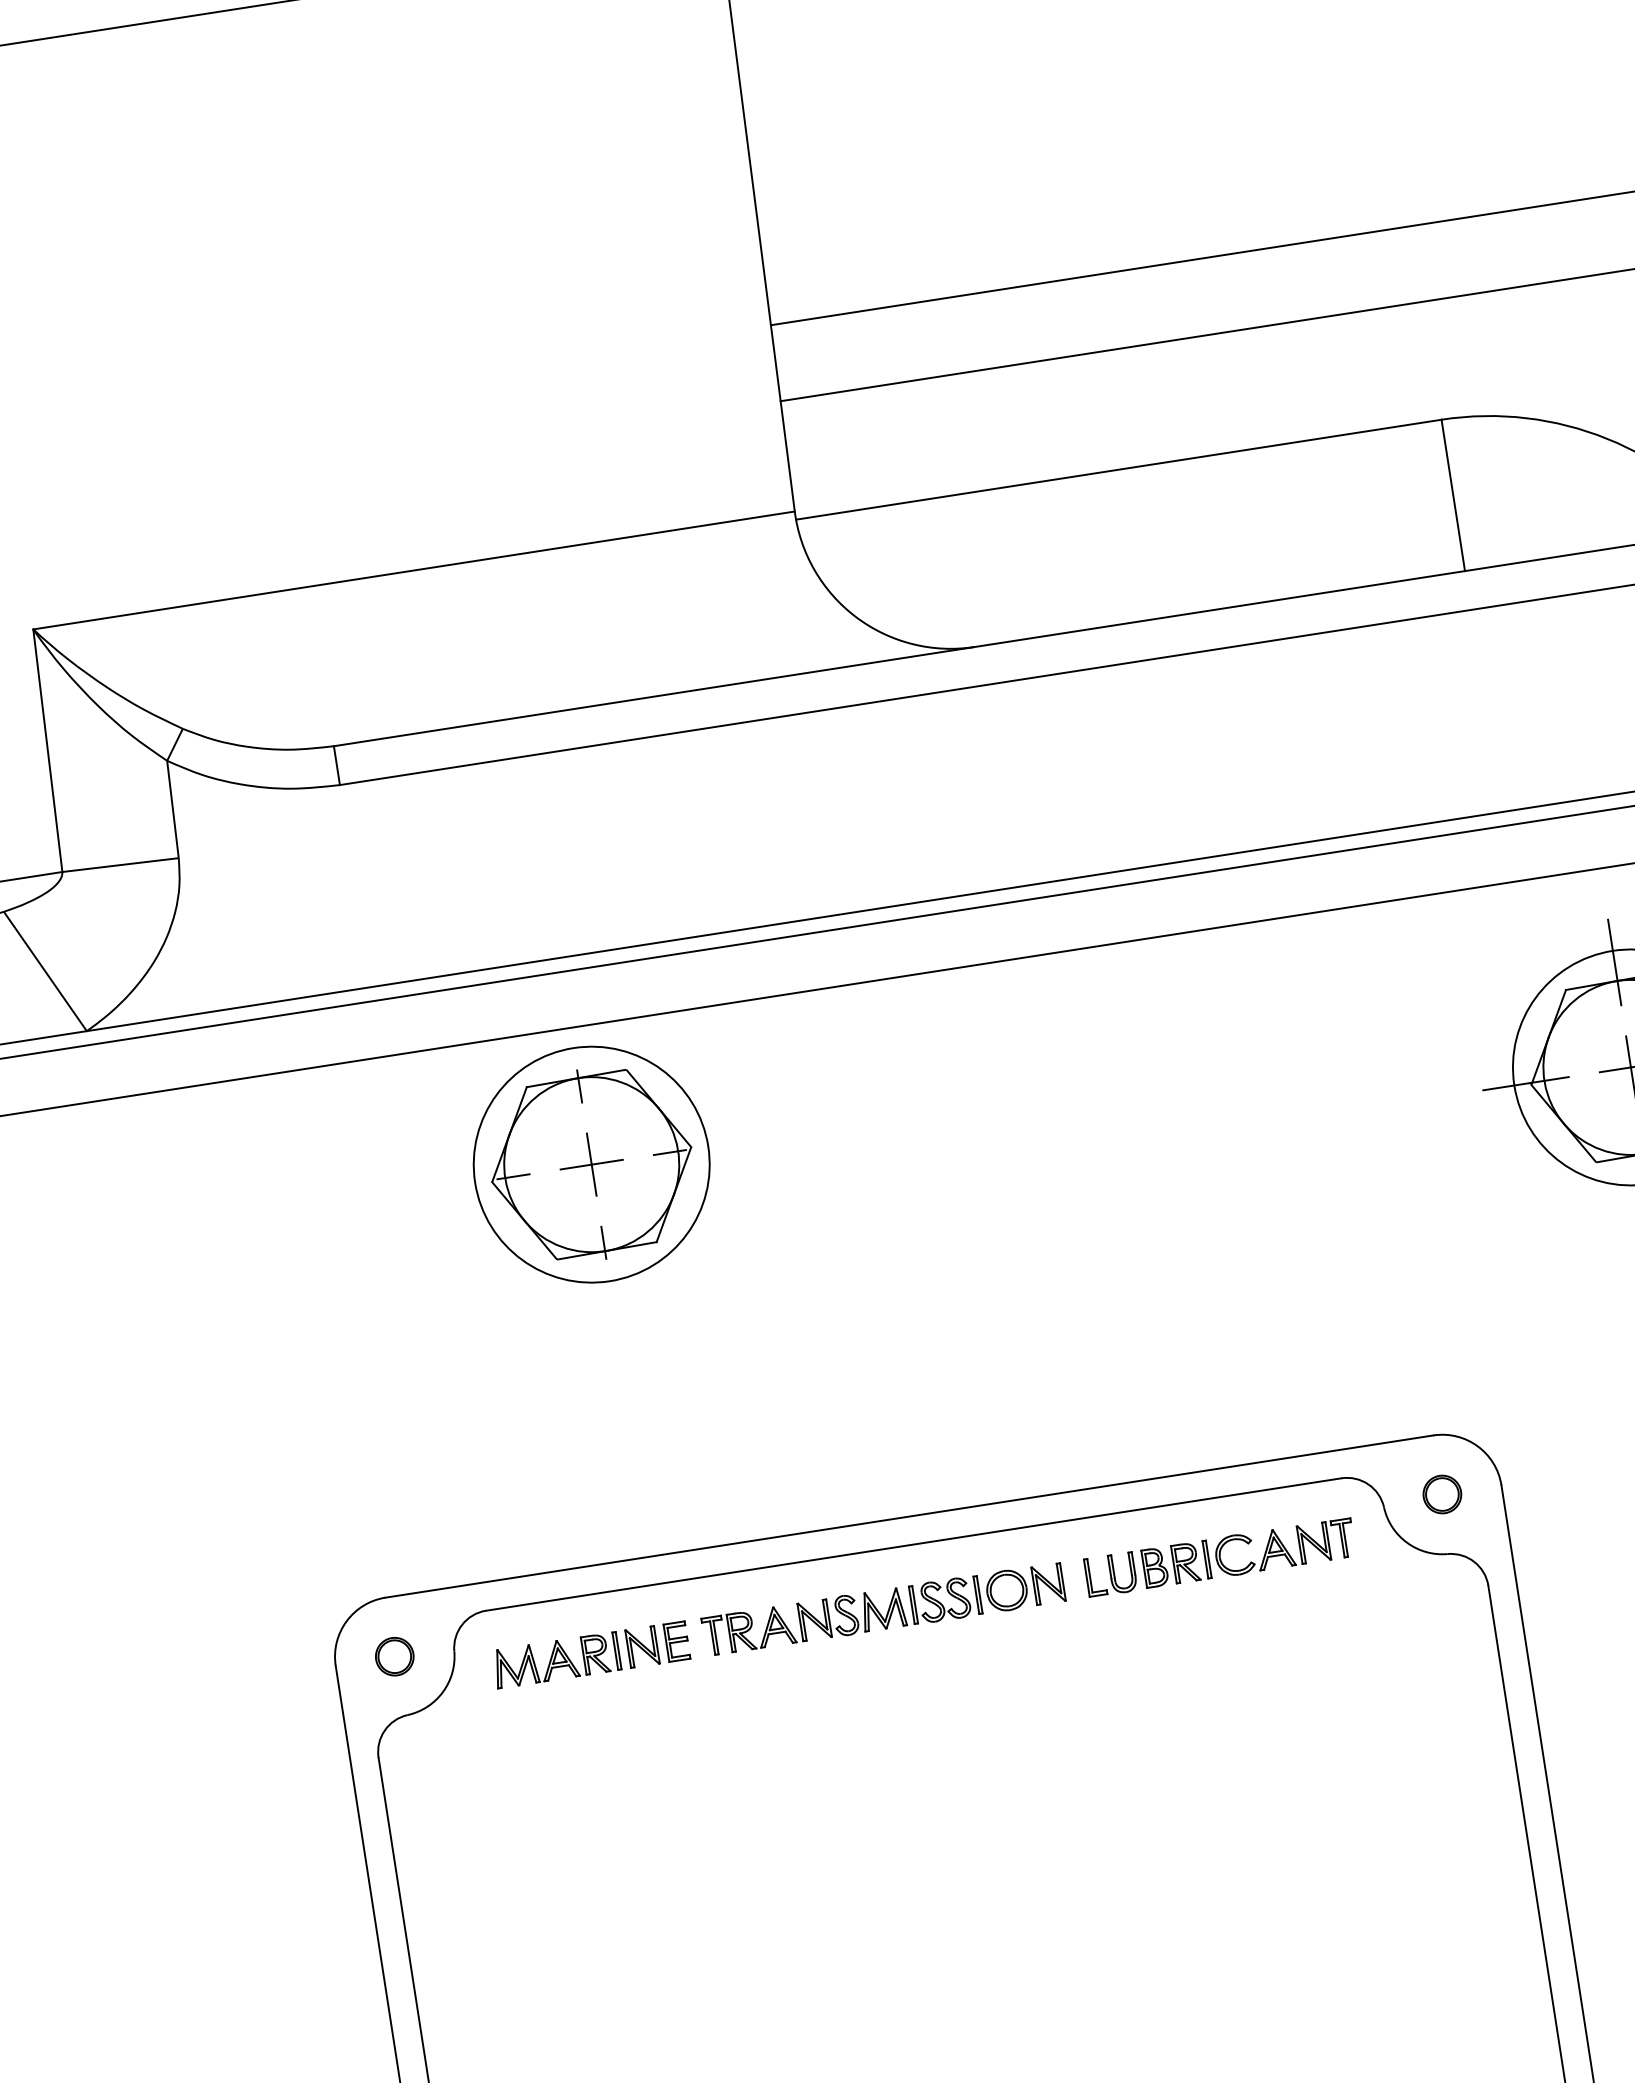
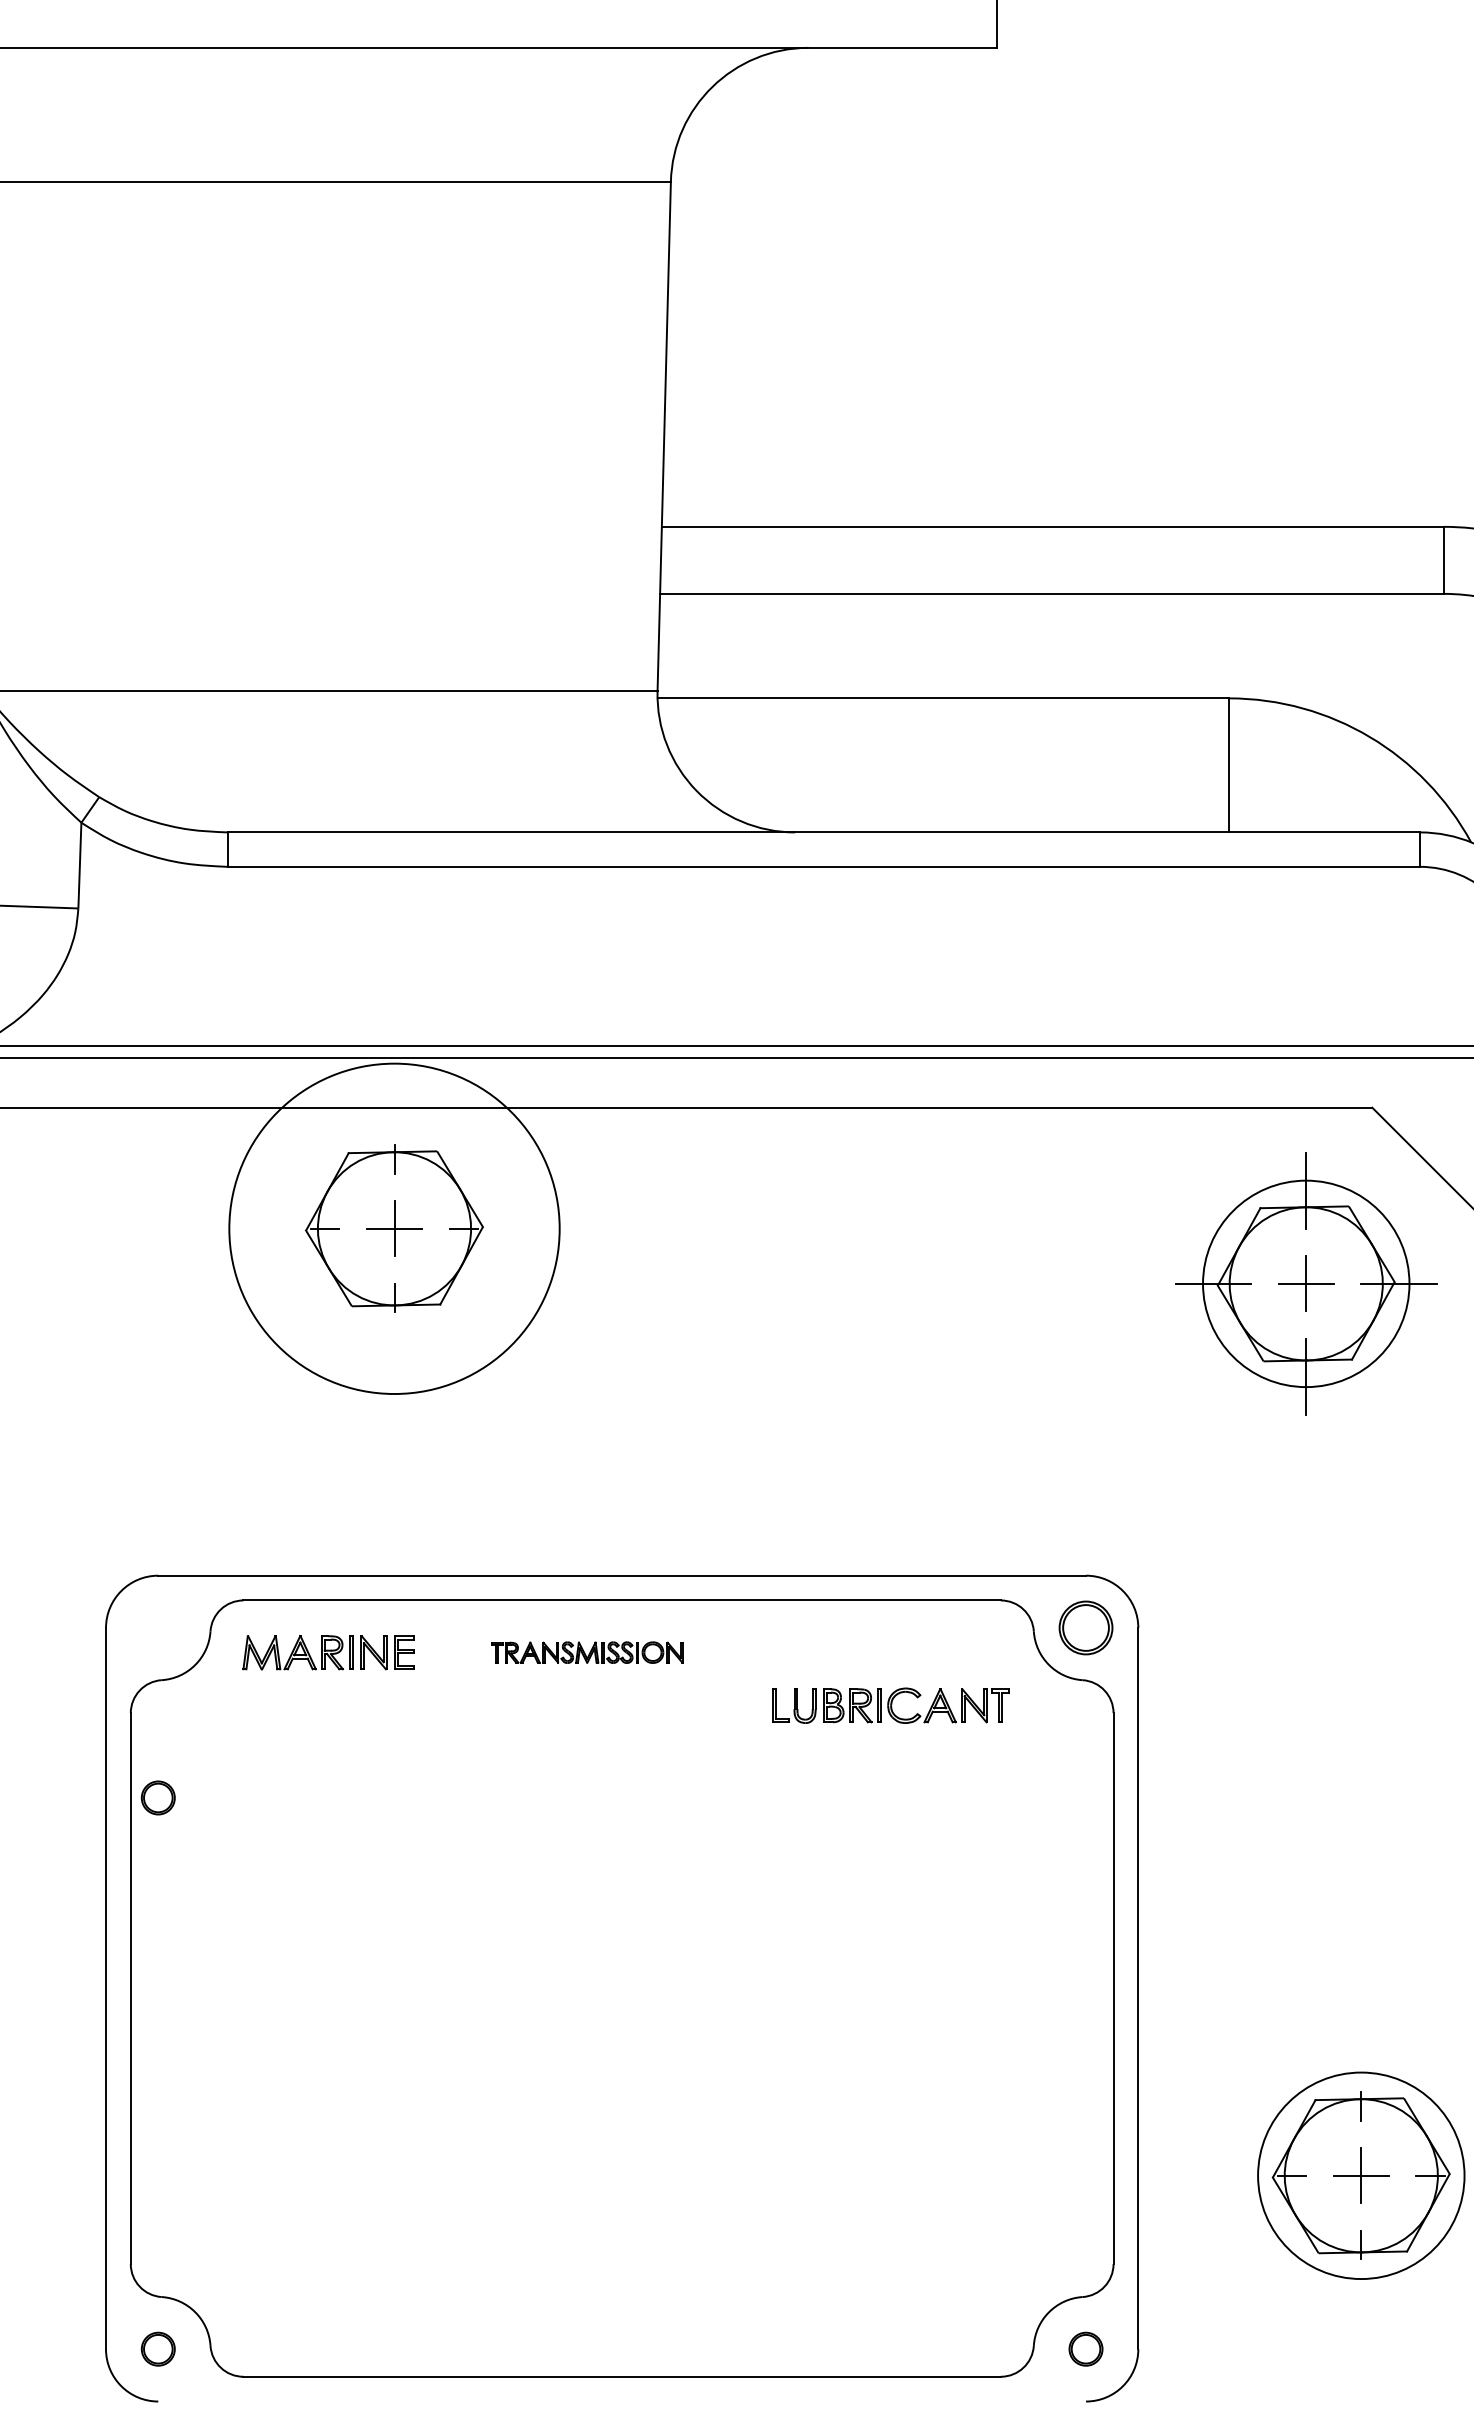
circle: (591, 1164) -> (394, 1228), size x1.6
part: (1441, 1494) -> (1085, 1627), size x1.6
part: (1219, 1557) -> (890, 1705), moved
part: (883, 1609) -> (587, 1652), size x0.6
part: (393, 1656) -> (157, 1797), moved

